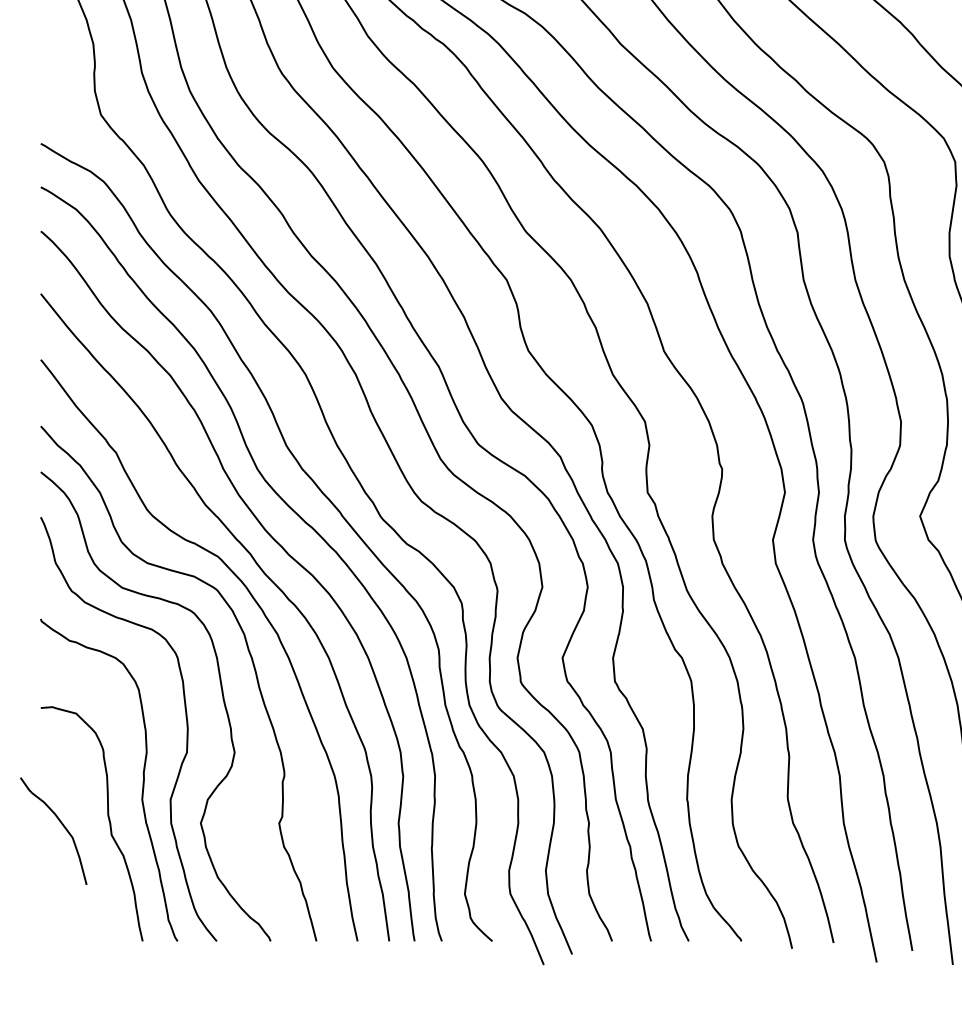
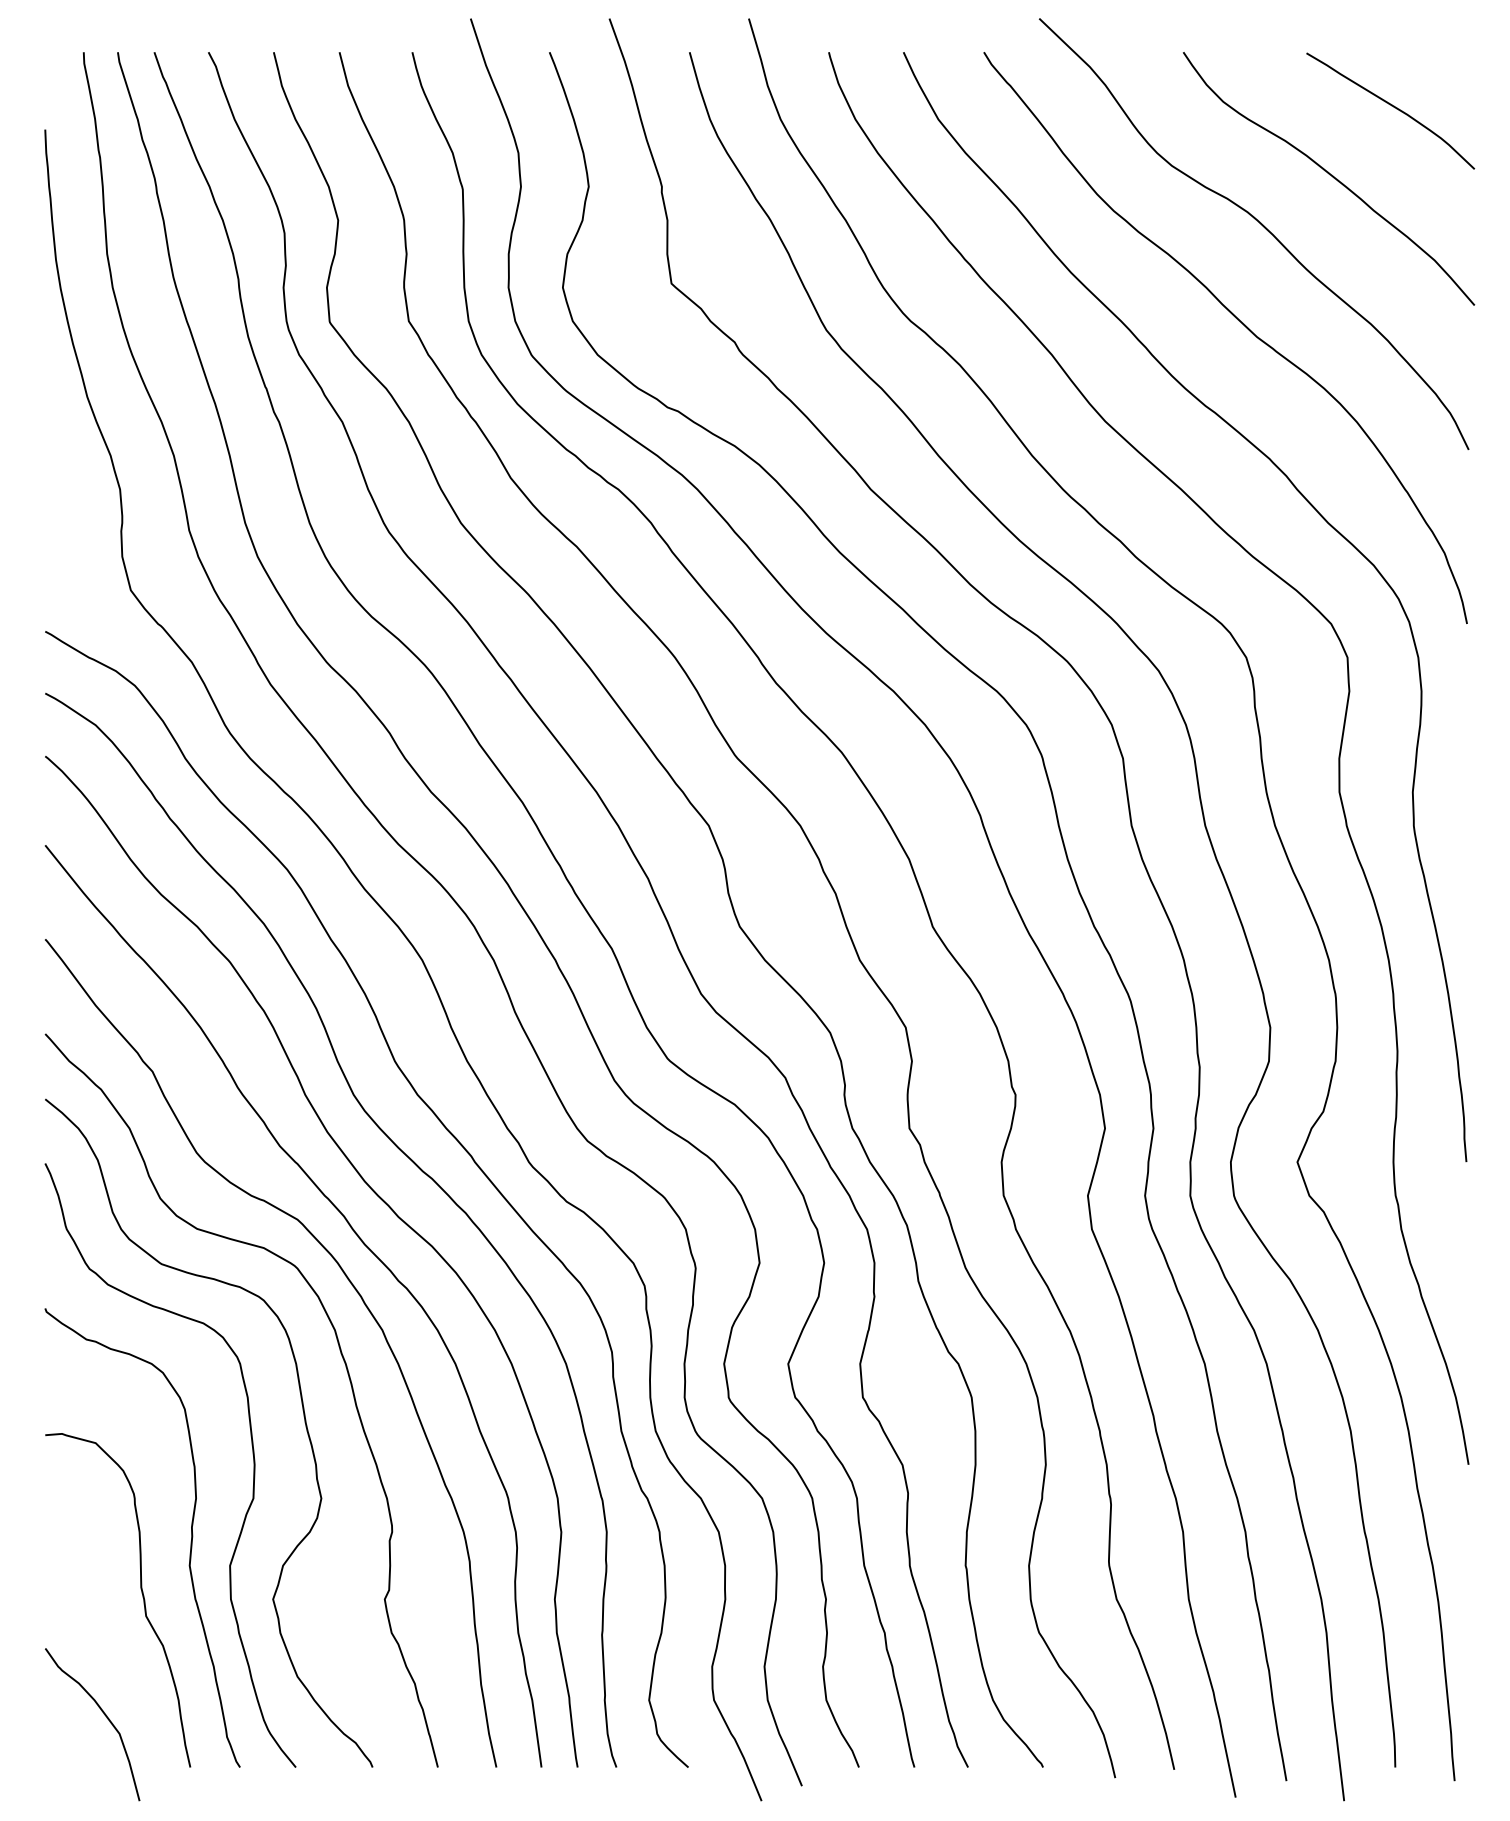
curve: (62, 824) -> (104, 1715), moved

